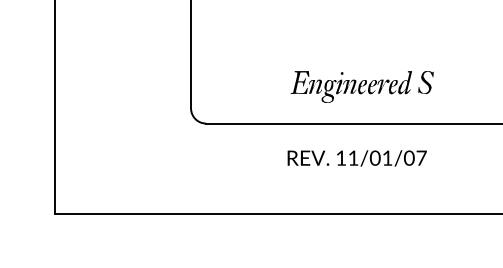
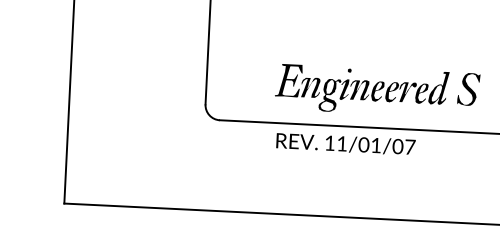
part: (362, 86) -> (377, 90), size x1.43
text: (356, 158) -> (345, 144), moved

